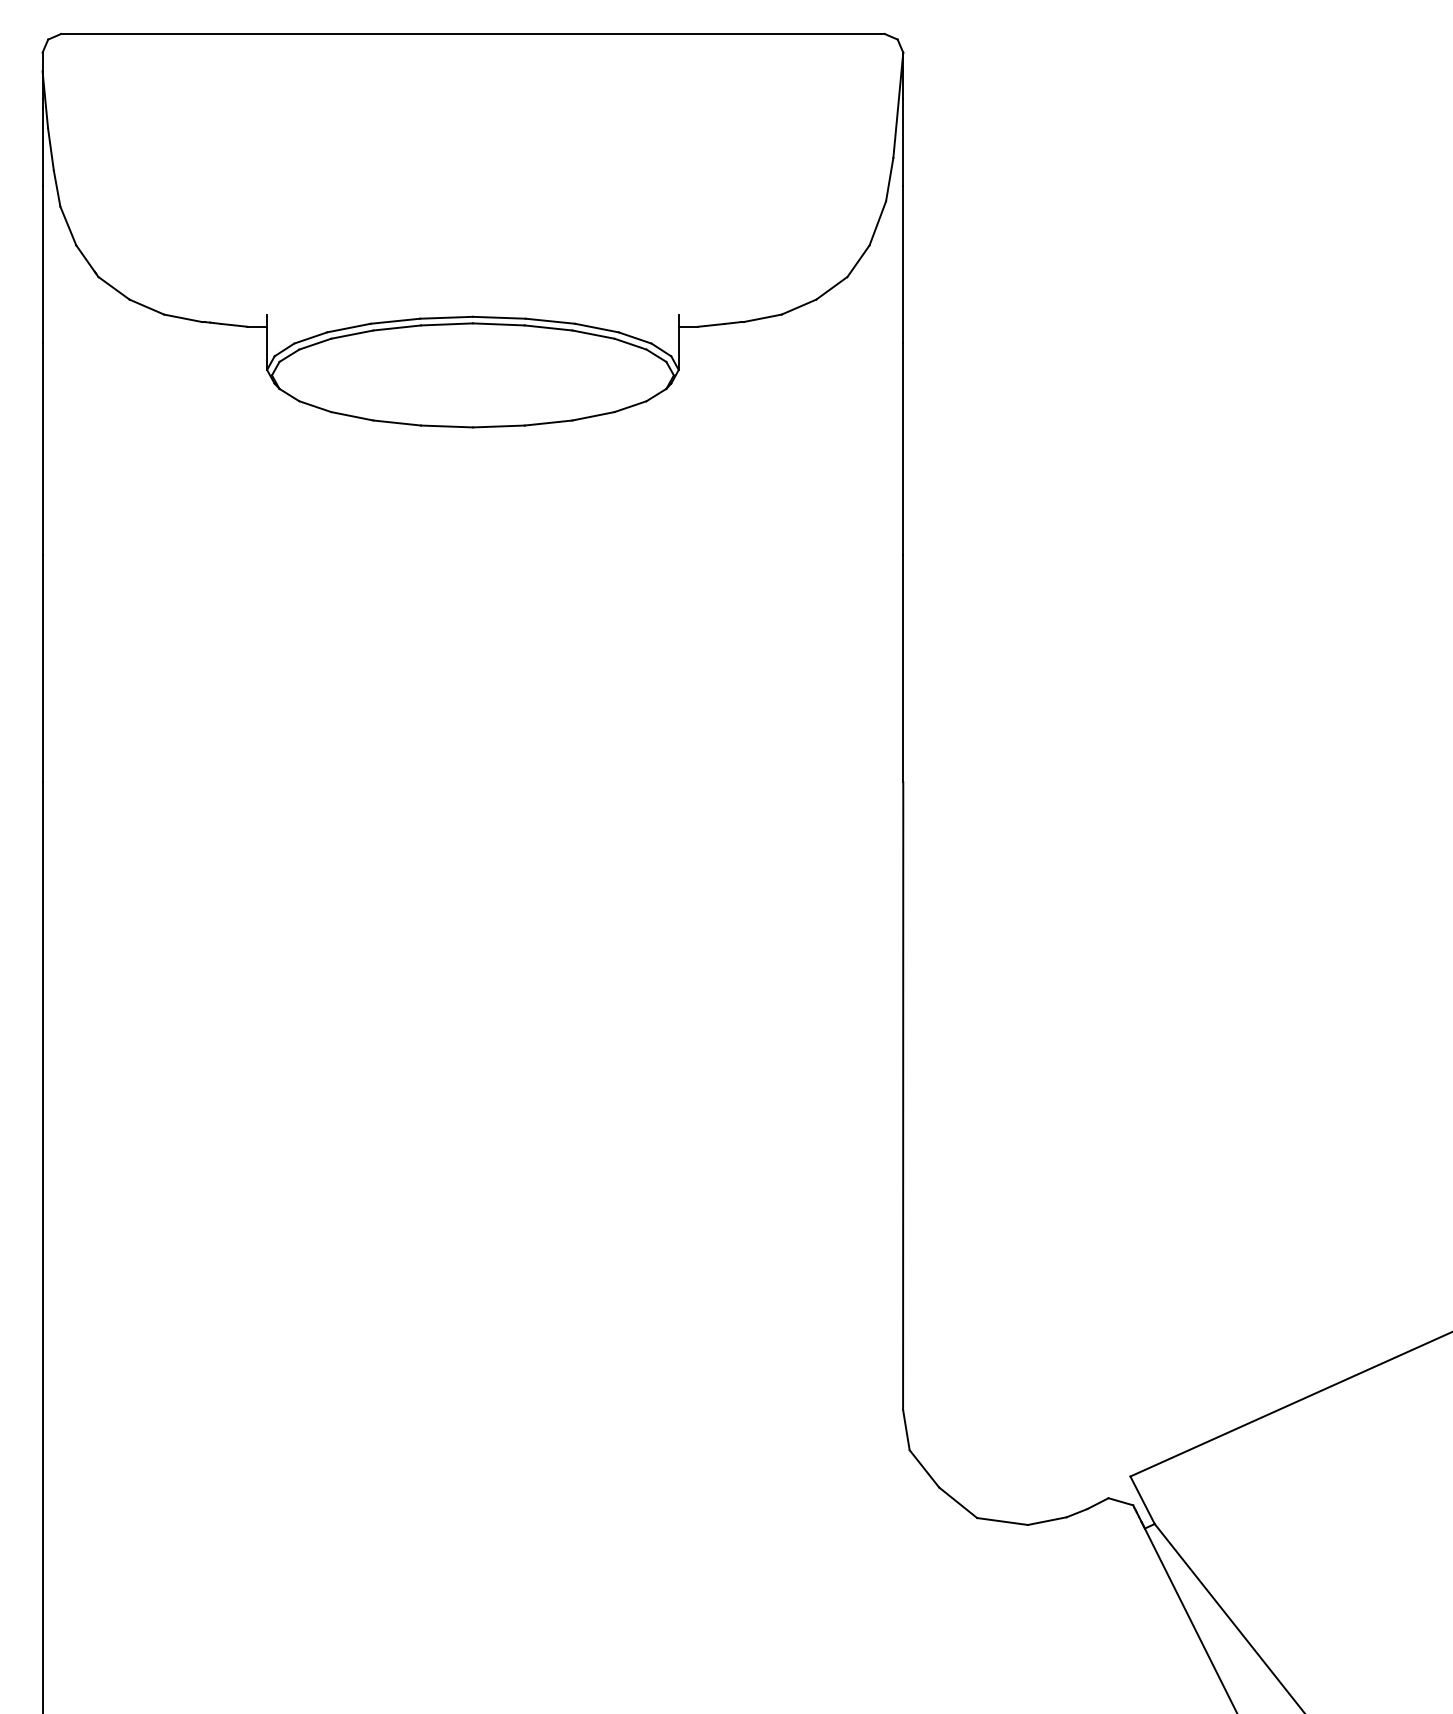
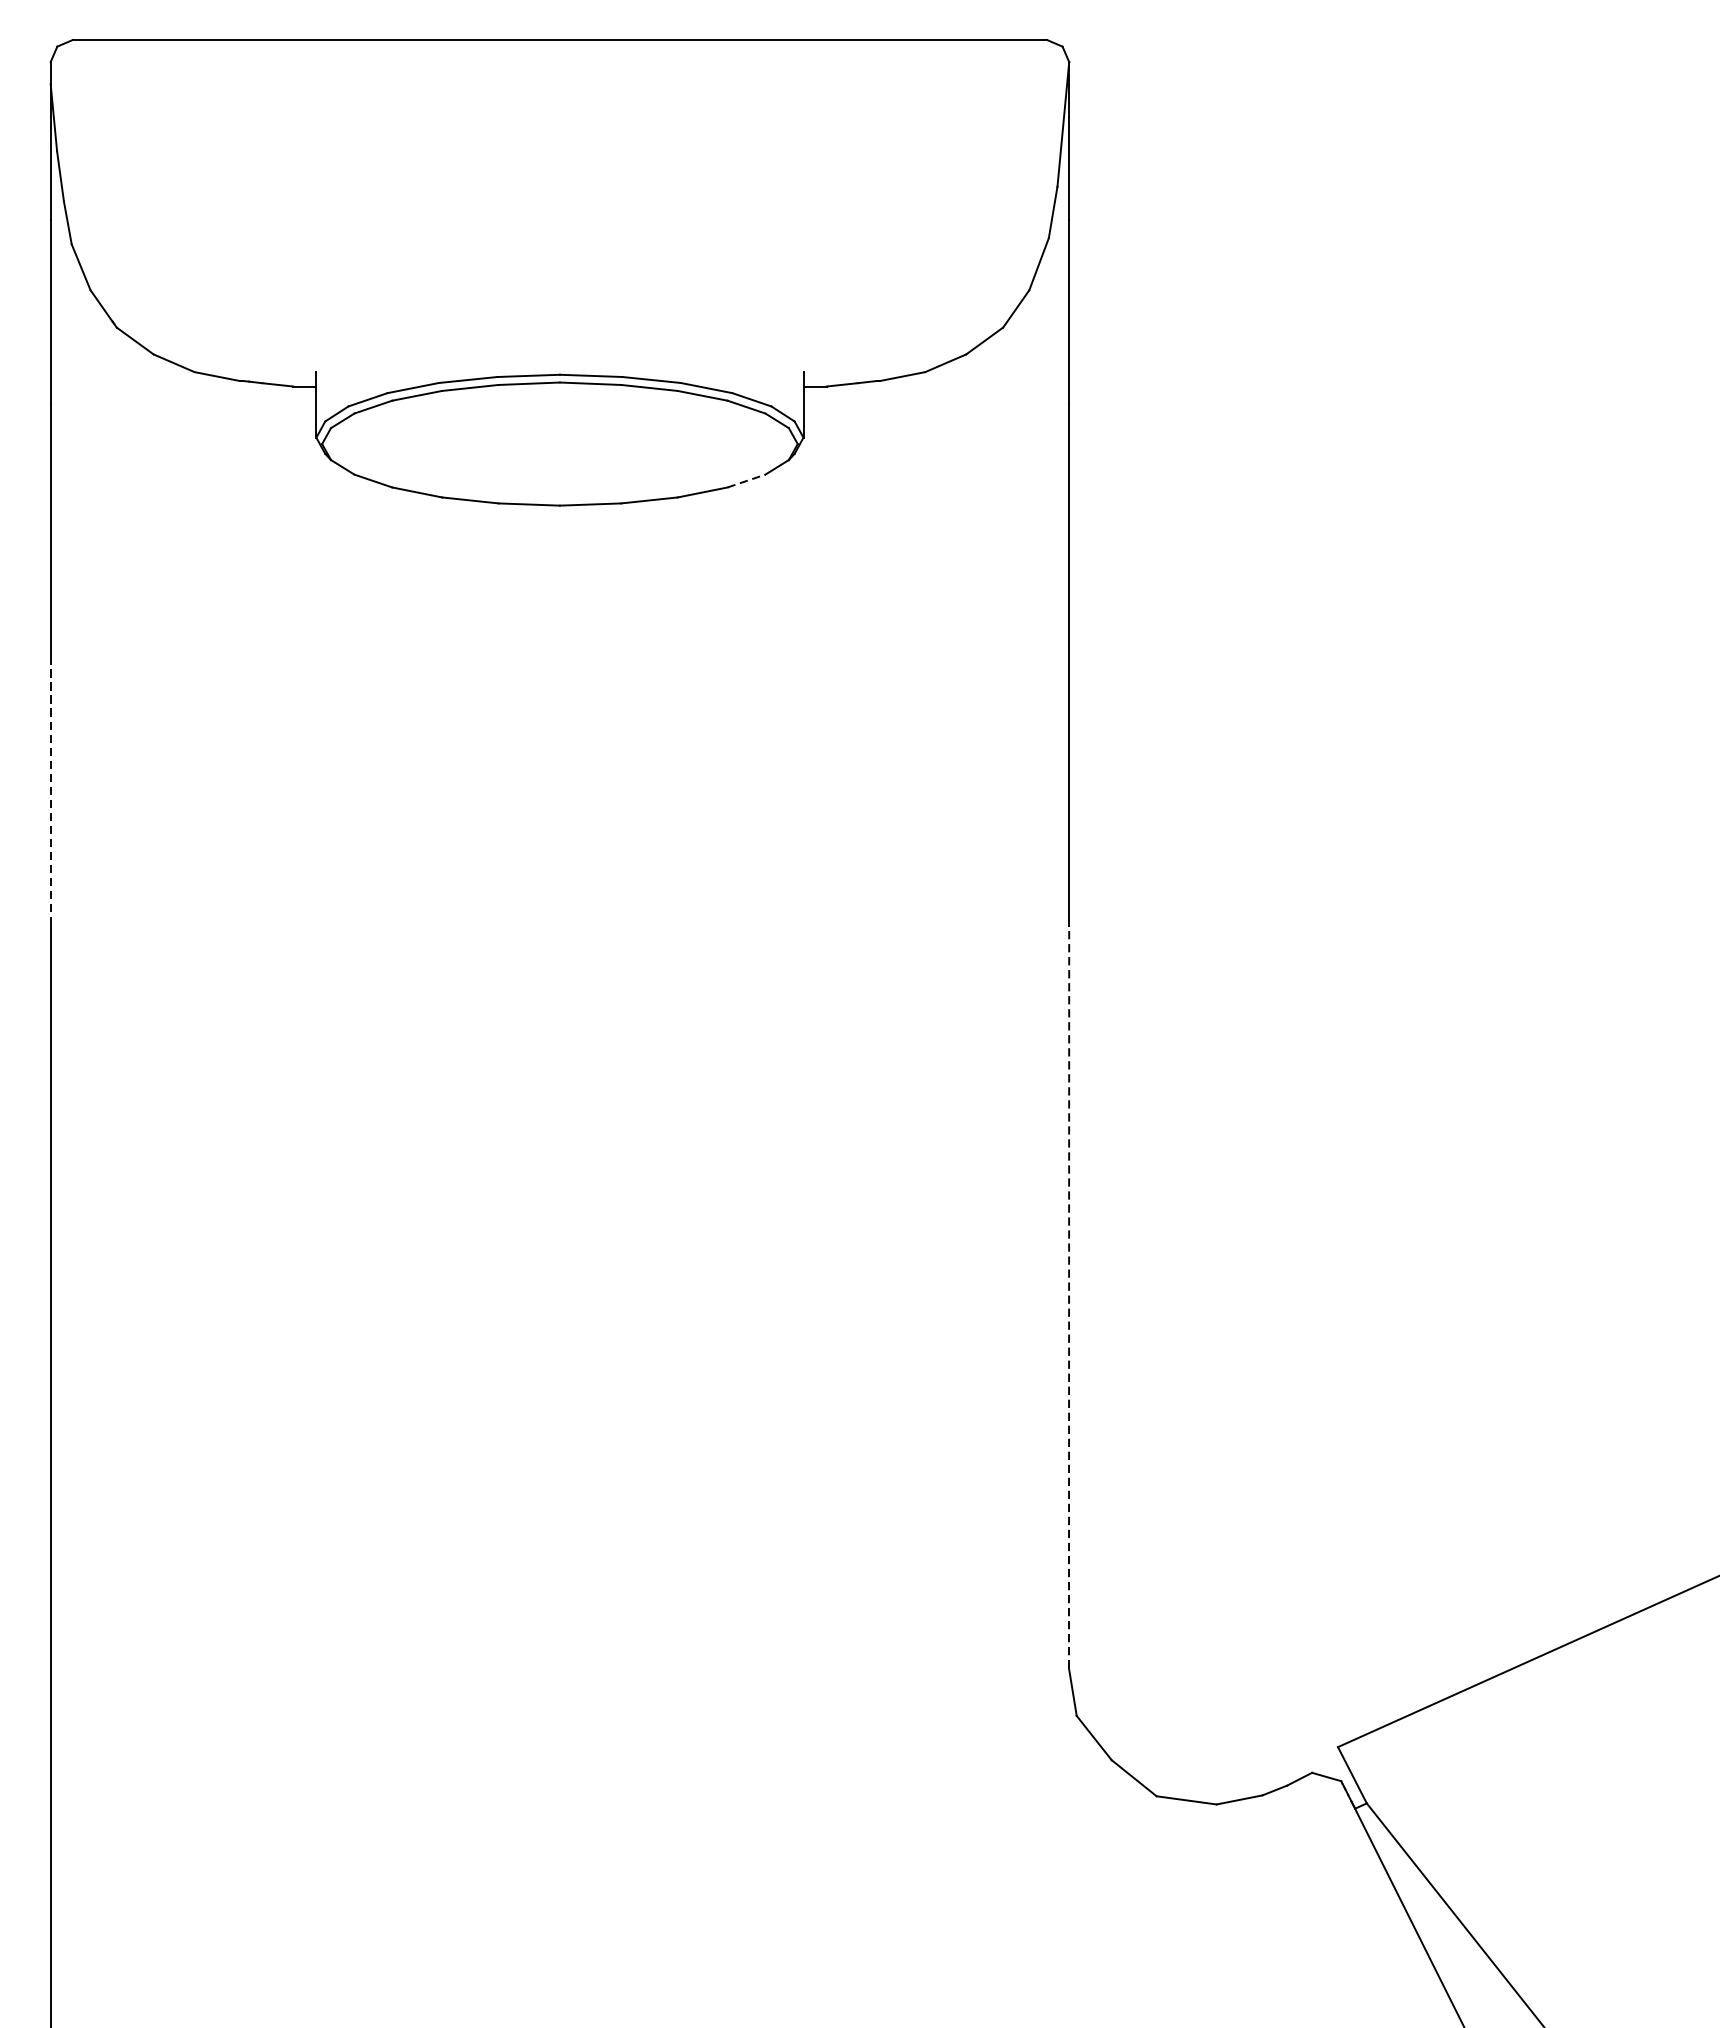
line: (630, 406) -> (746, 480), solid -> dashed
line: (42, 668) -> (50, 790), solid -> dashed
line: (903, 1096) -> (1069, 1297), solid -> dashed

